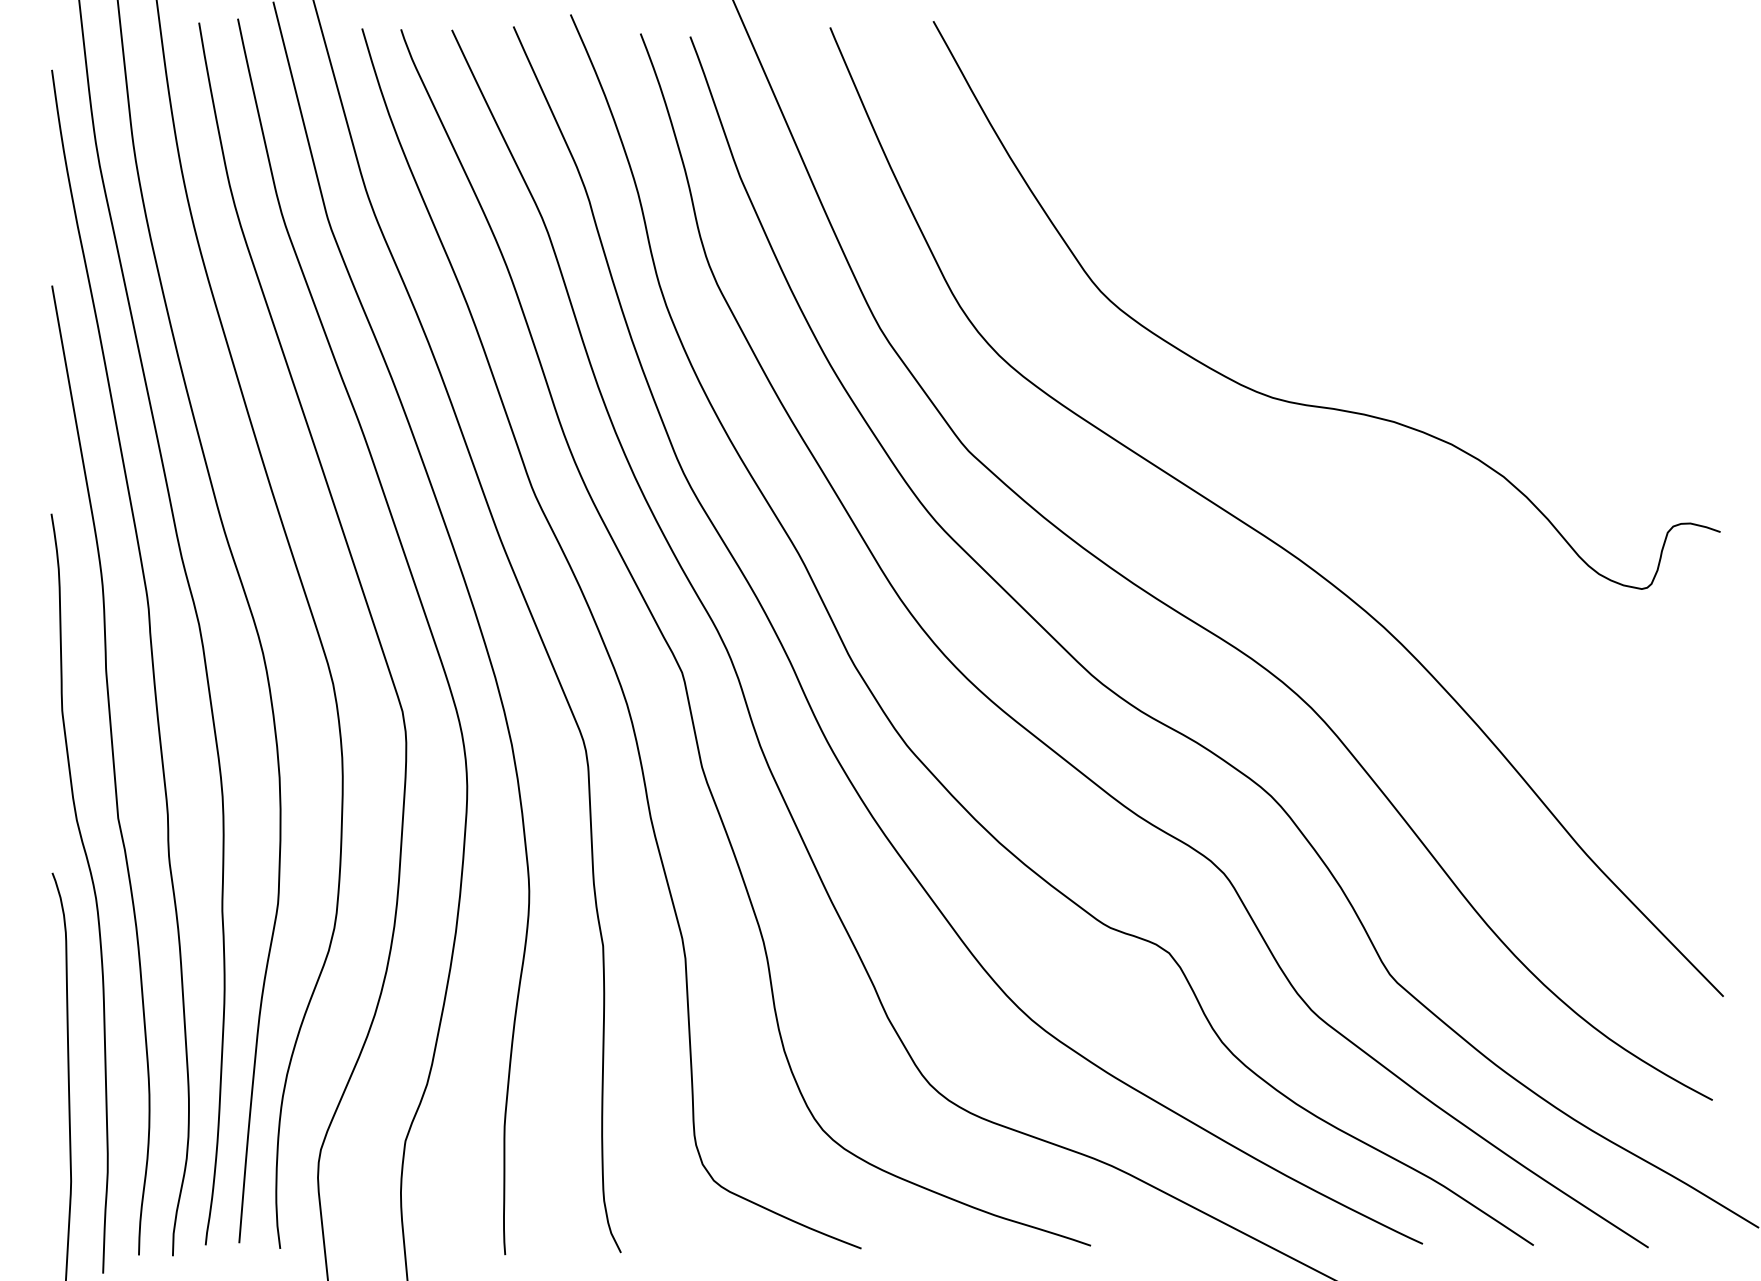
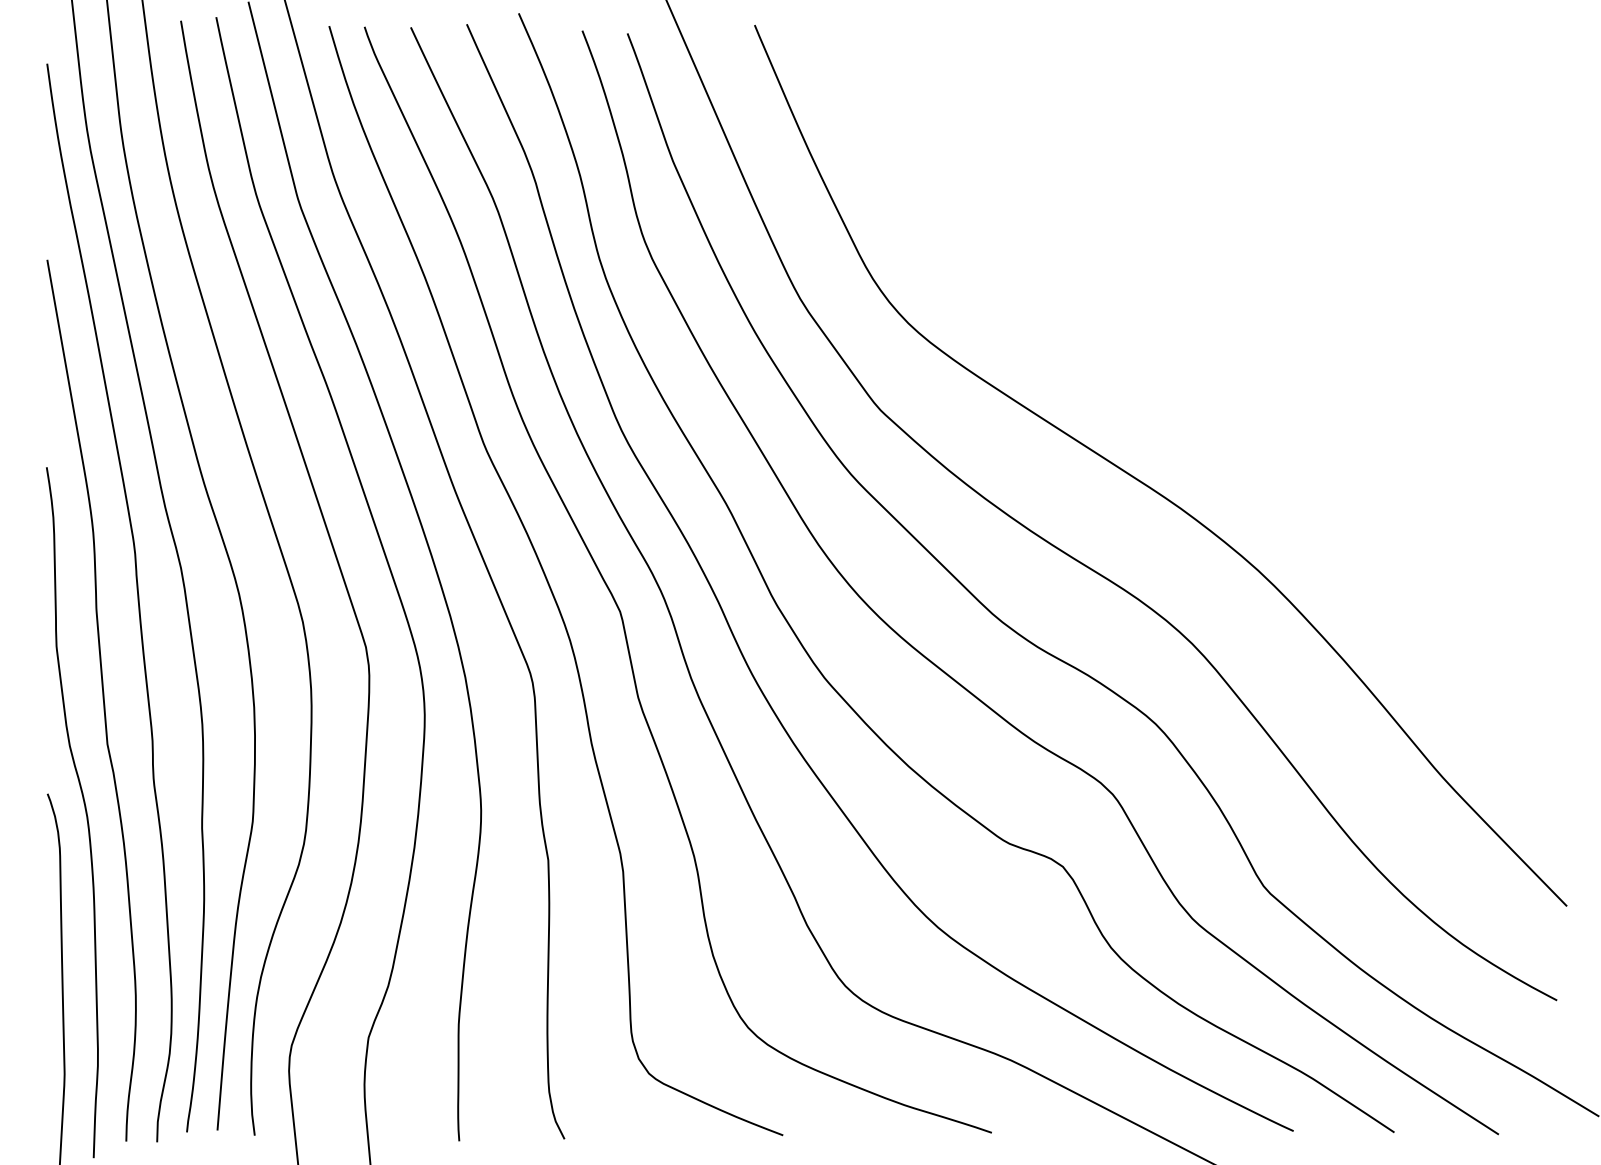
curve: (1310, 404) -> (1191, 367), removed

